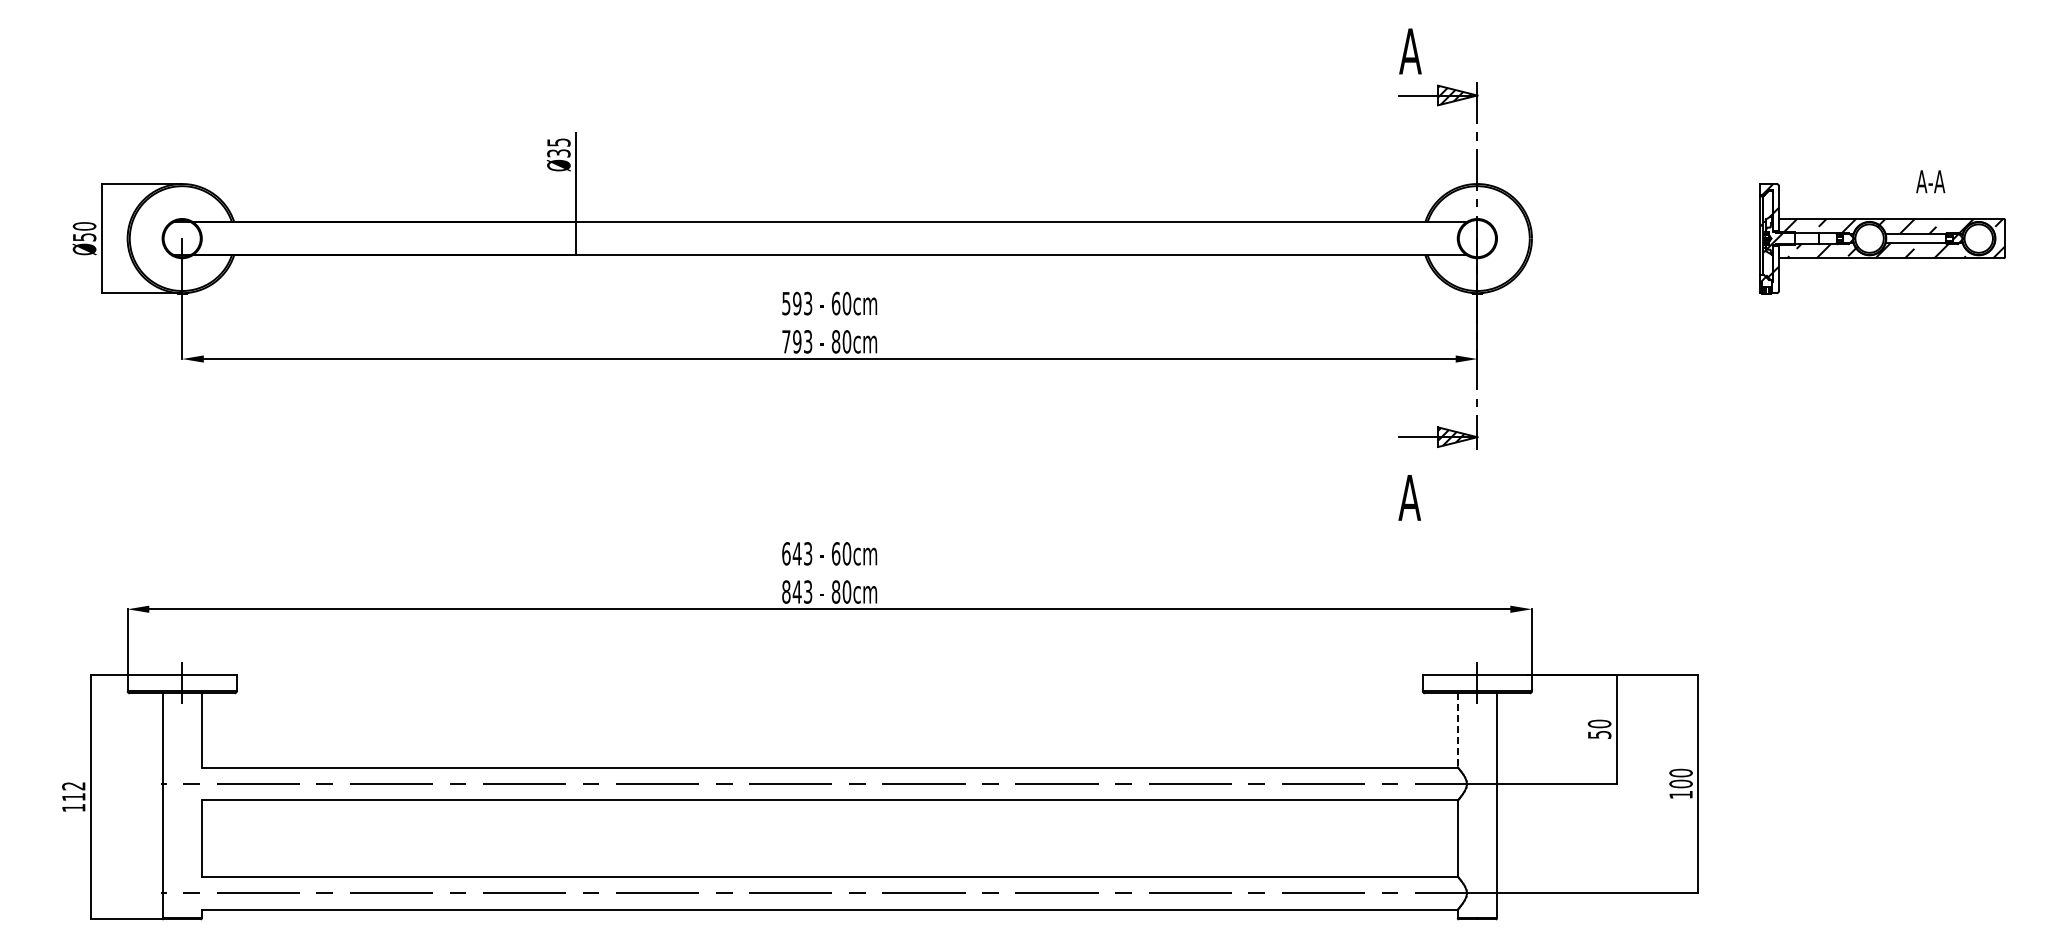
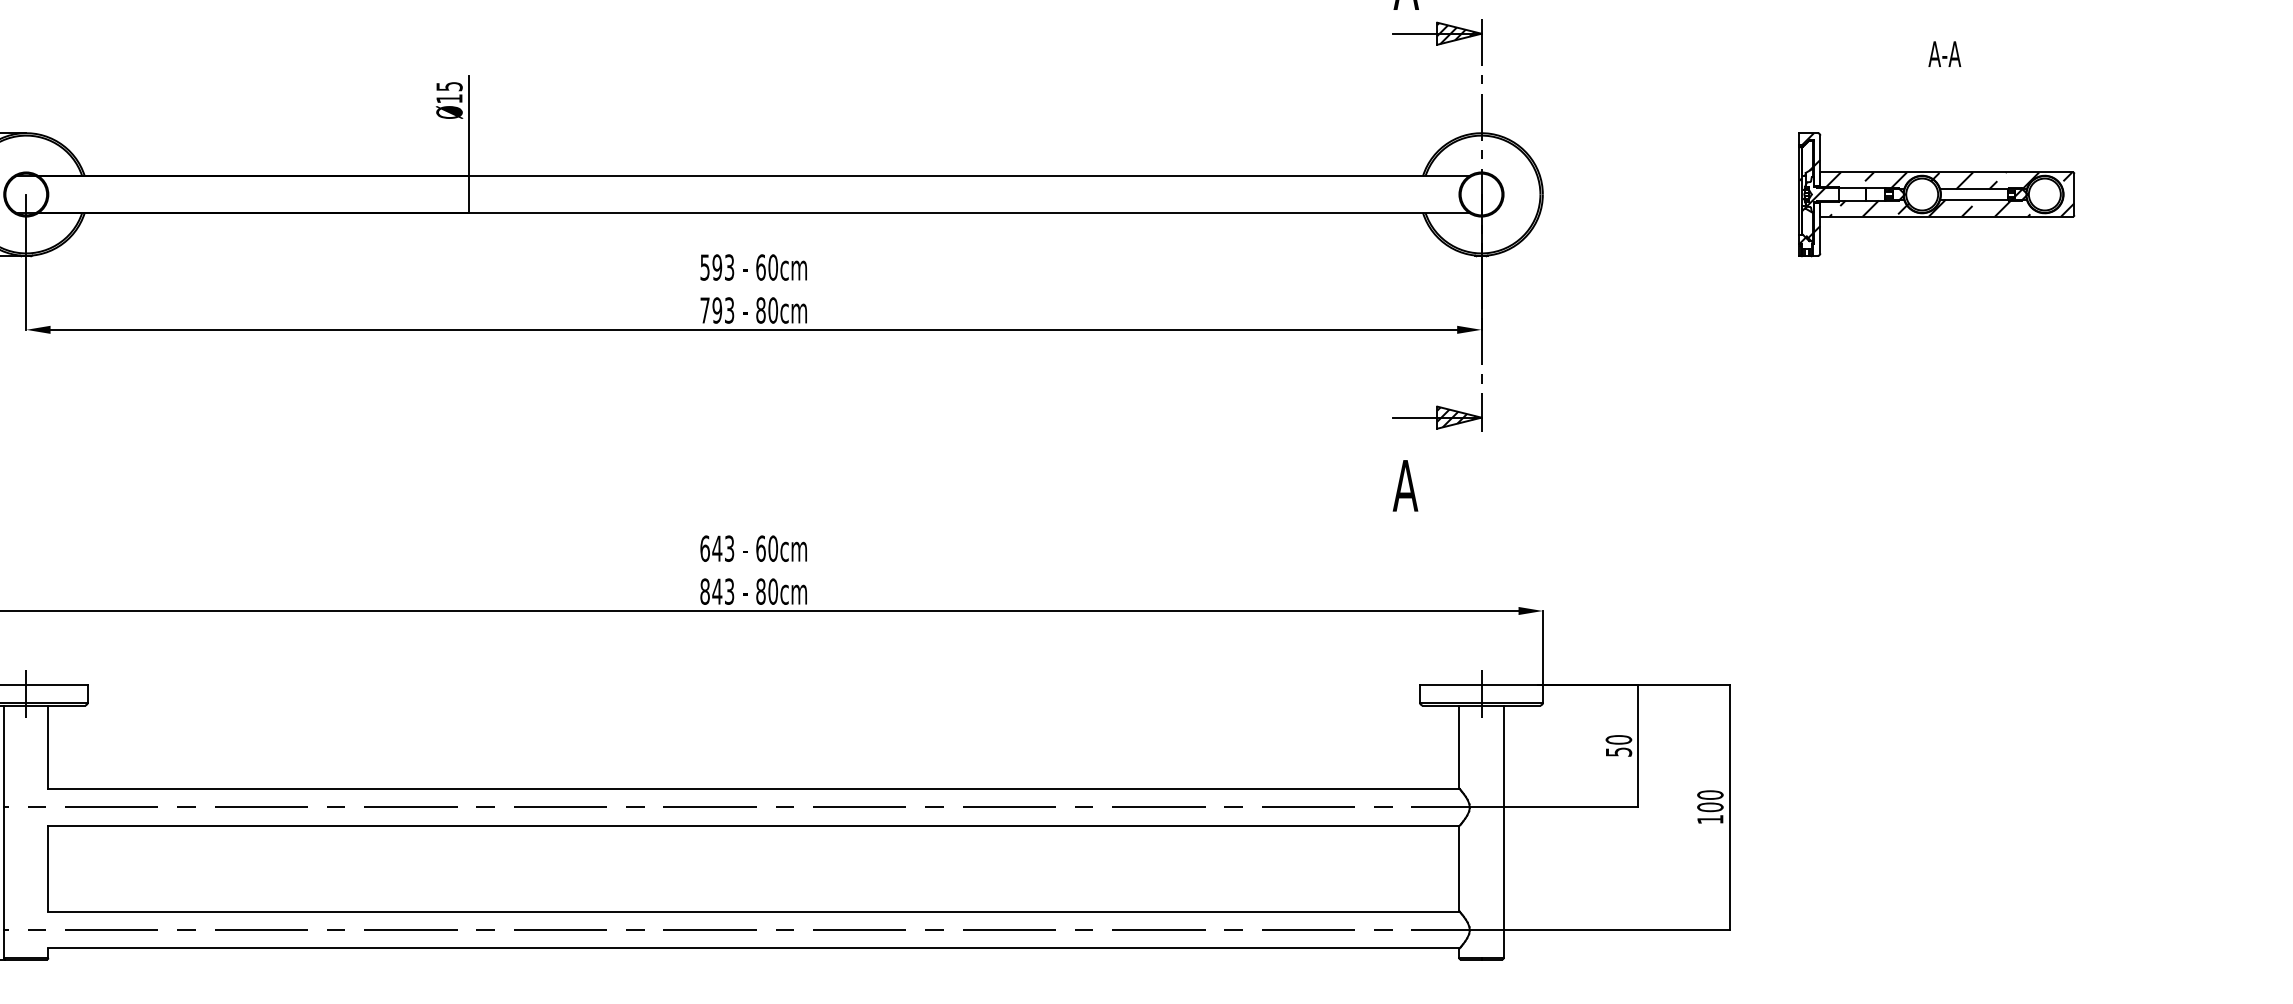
text: (558, 153) -> (449, 98), Ø35 -> Ø15
text: (1930, 181) -> (1944, 53), moved
line: (1457, 730) -> (1459, 747), dashed -> solid

